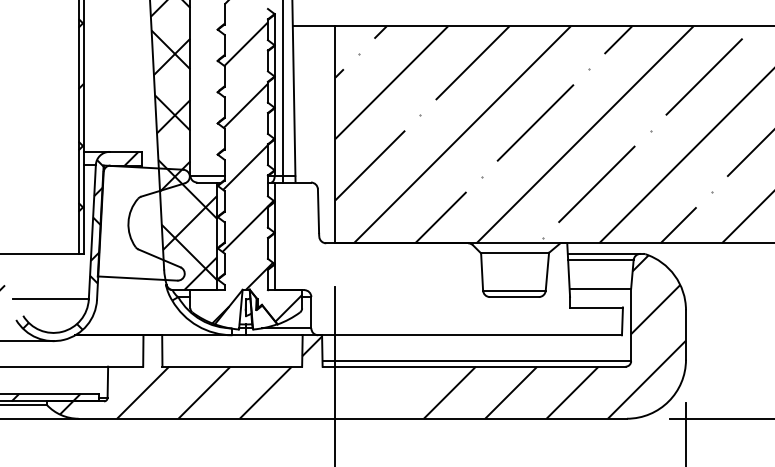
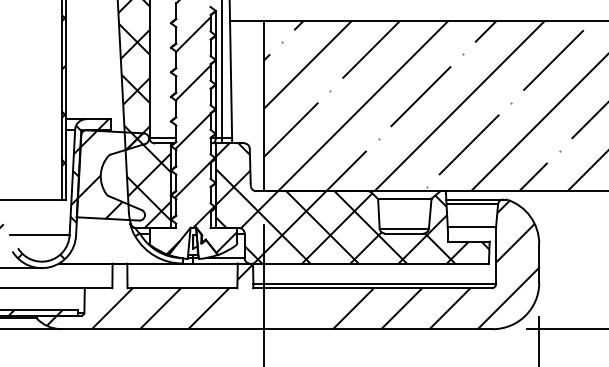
hatch: (140, 222) -> (110, 174), added
hatch: (448, 258) -> (352, 203), added

